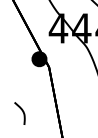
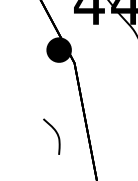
curve: (22, 112) -> (56, 134), moved

